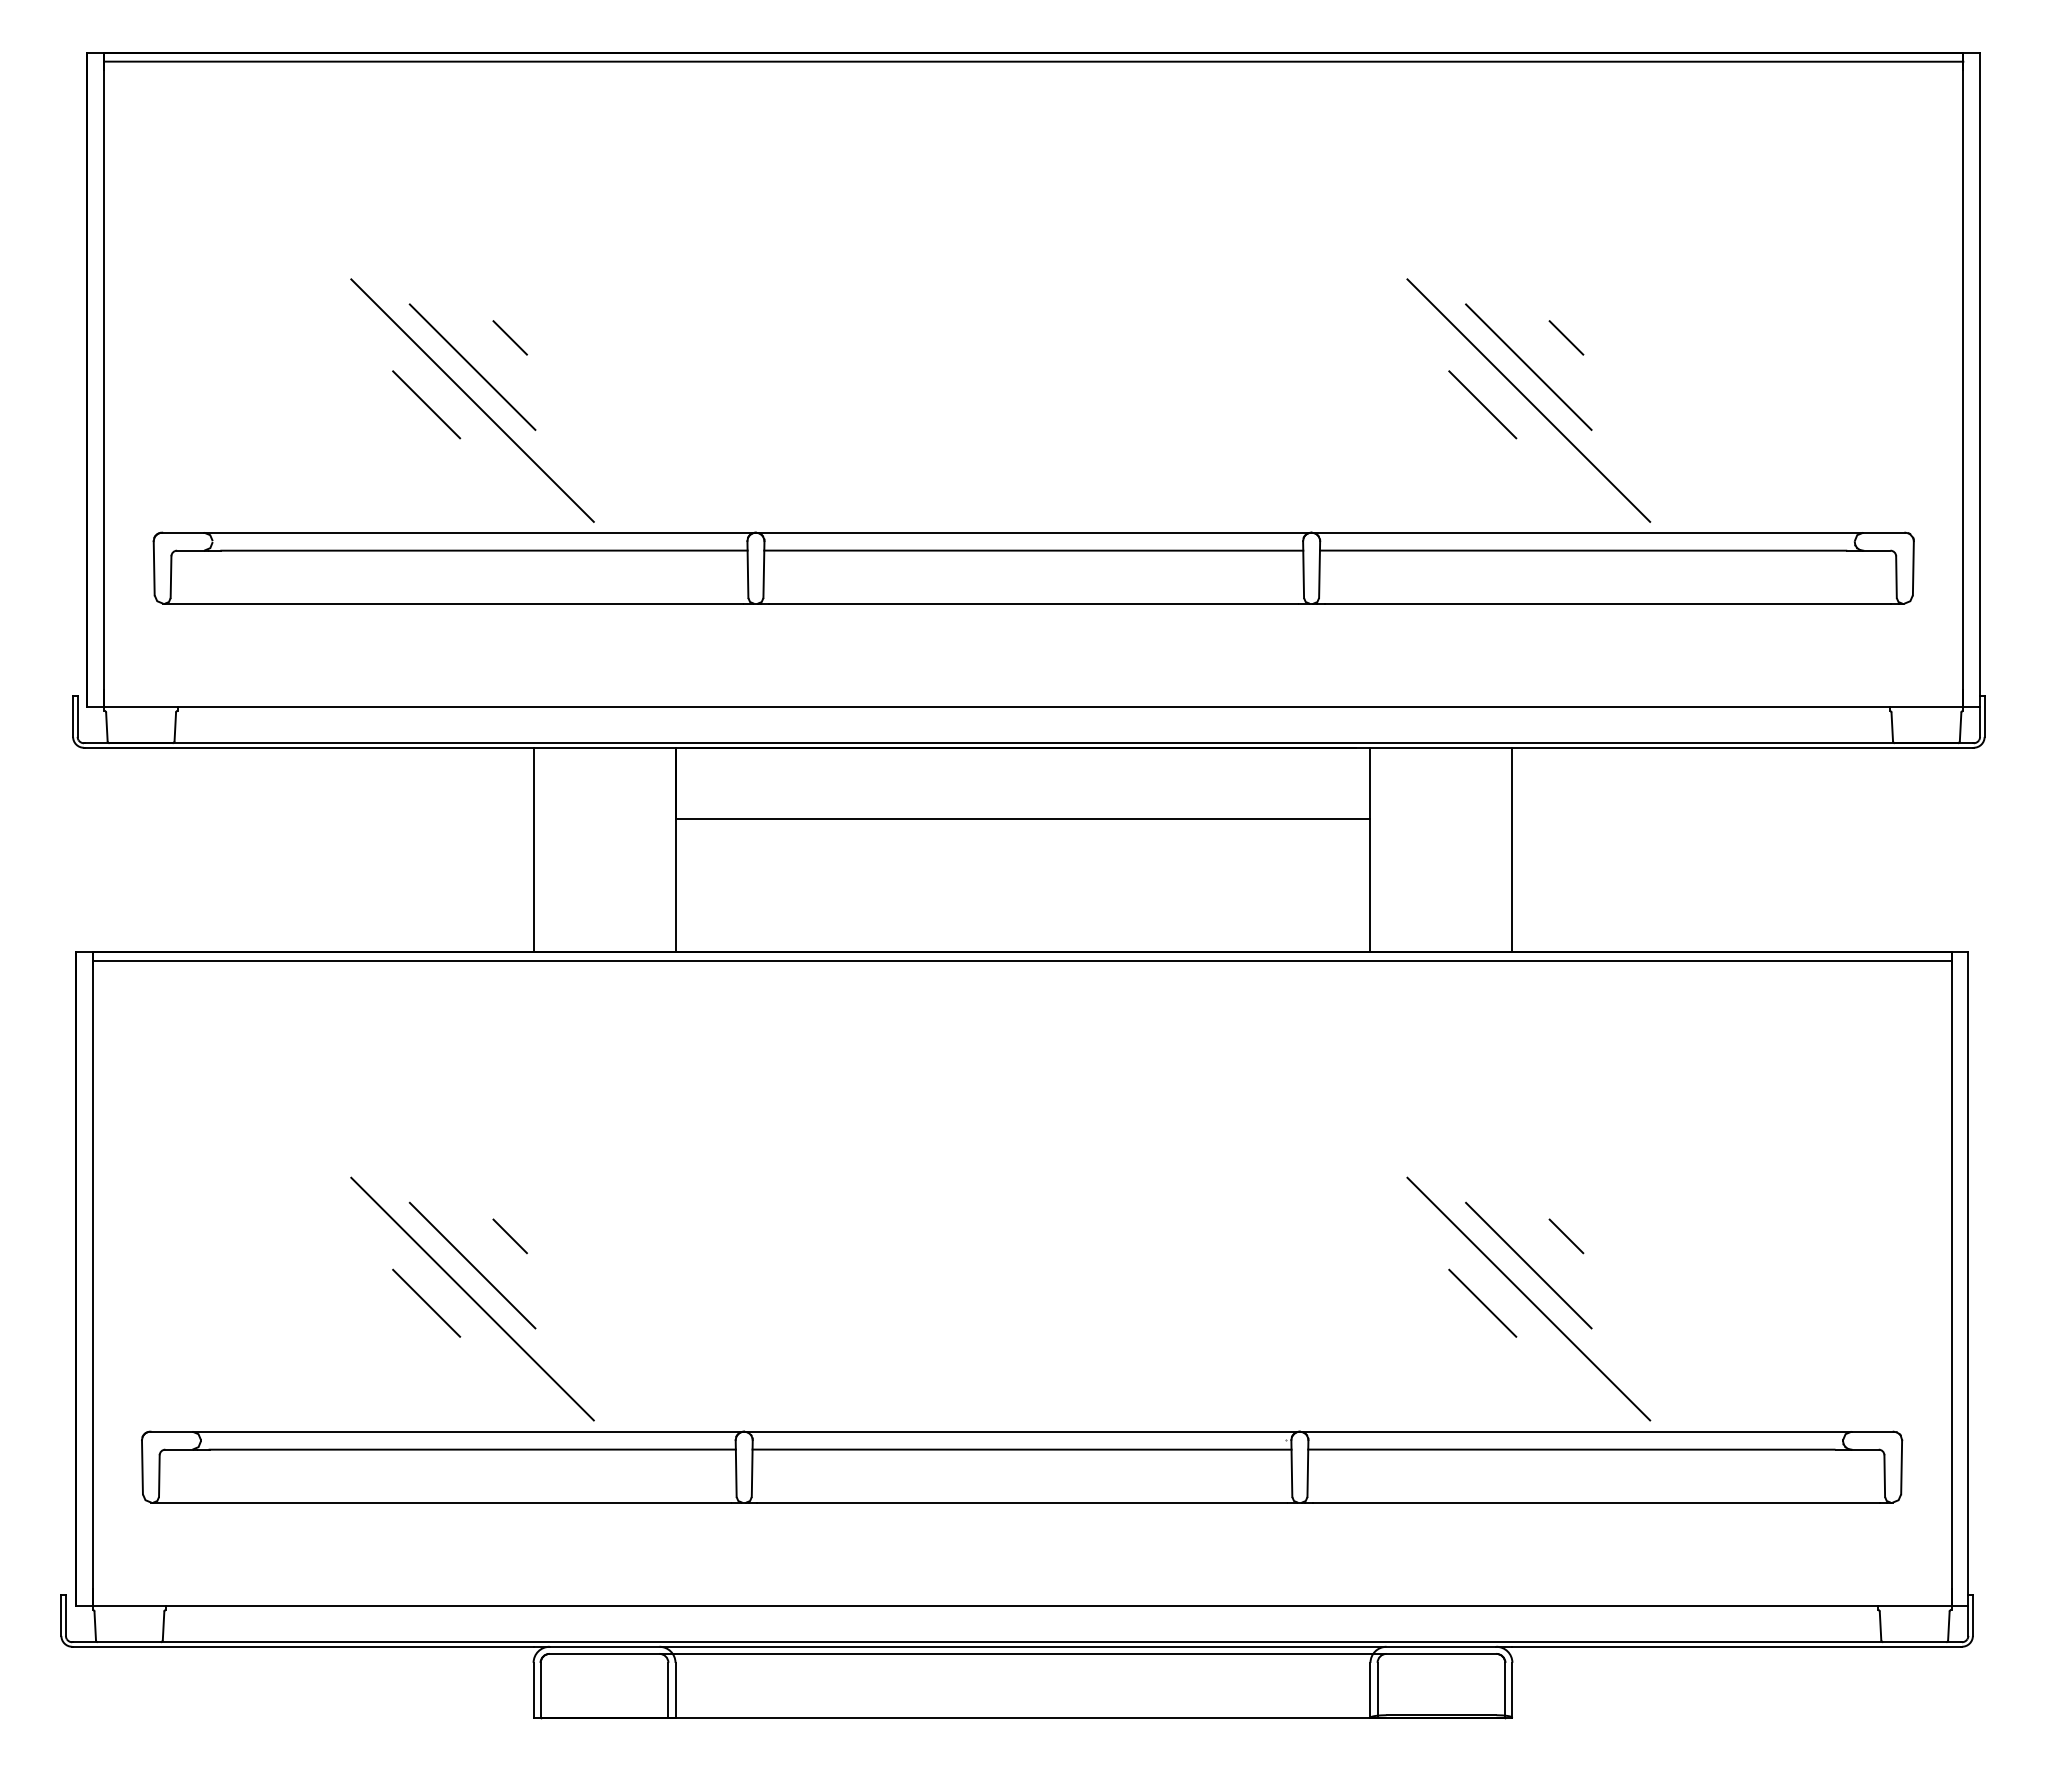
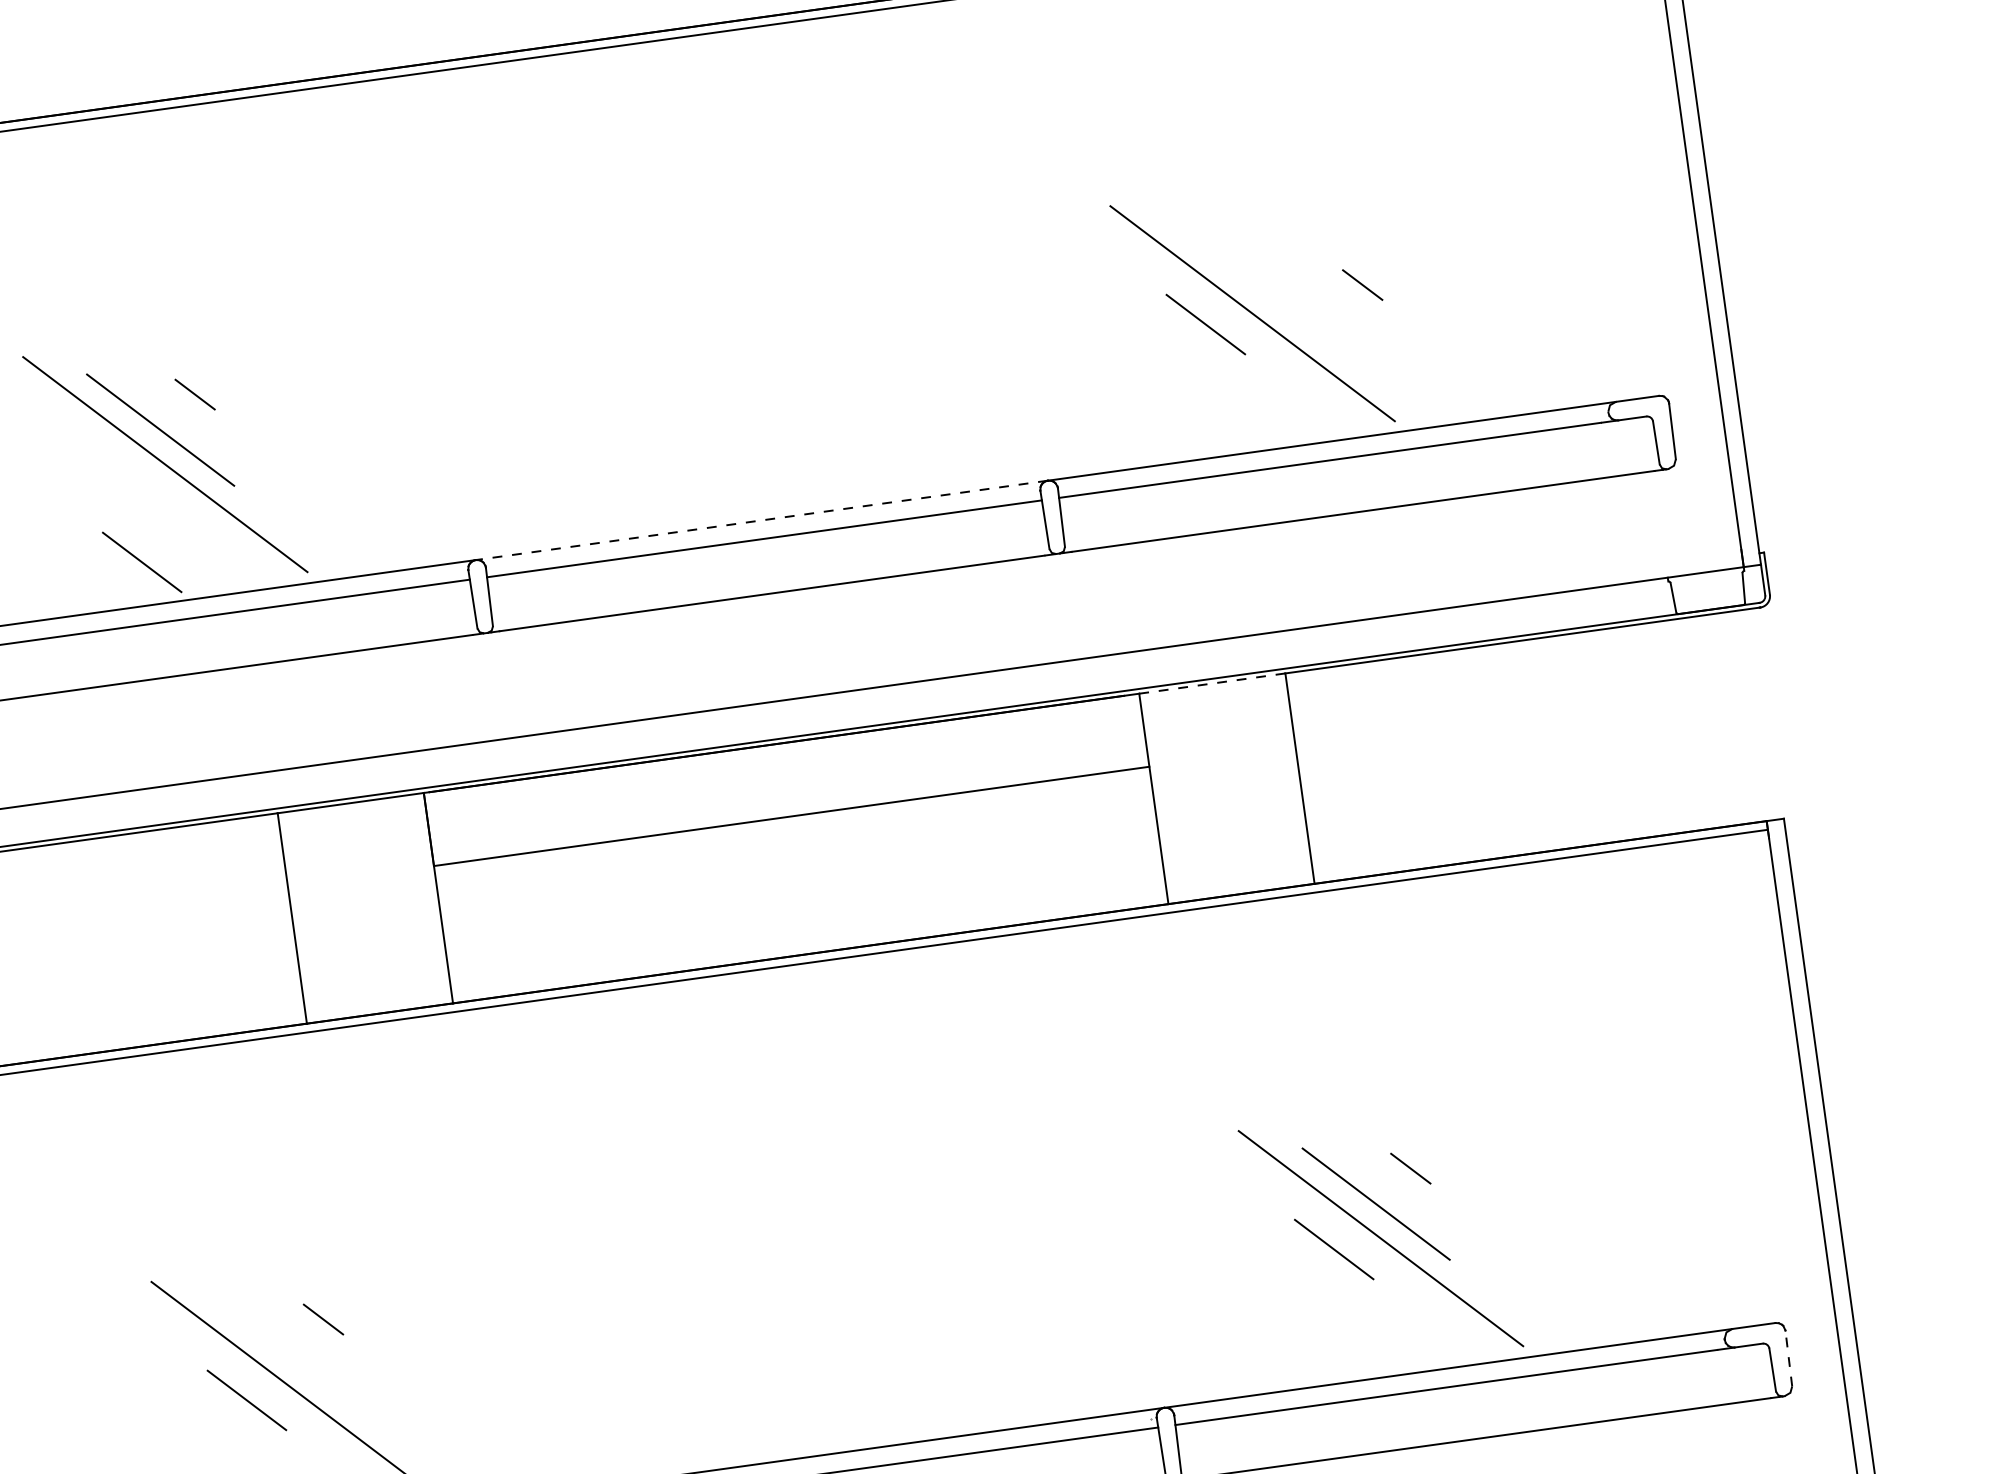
line: (1566, 337) -> (1362, 284), moved
line: (1528, 366) -> (1247, 278), removed
line: (426, 404) -> (142, 562), moved
line: (1033, 532) -> (761, 520), solid -> dashed
line: (1441, 747) -> (1212, 683), solid -> dashed
line: (472, 1265) -> (288, 1354), removed
line: (1901, 1466) -> (1788, 1357), solid -> dashed

